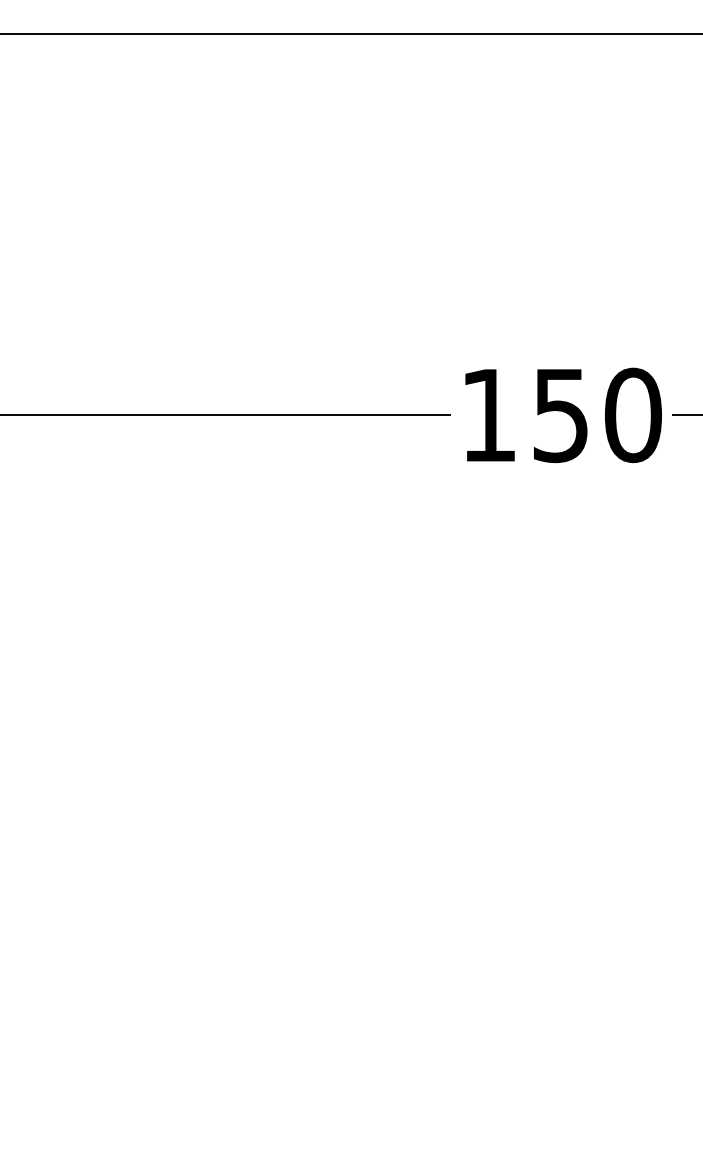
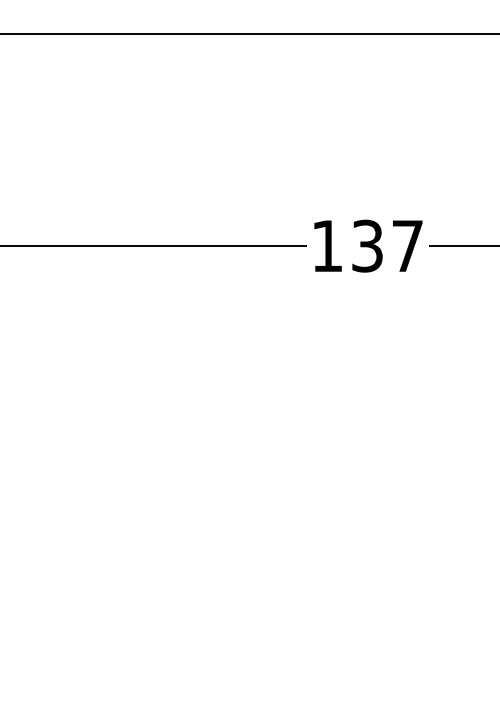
text: (596, 414) -> (387, 245), 150 -> 137

